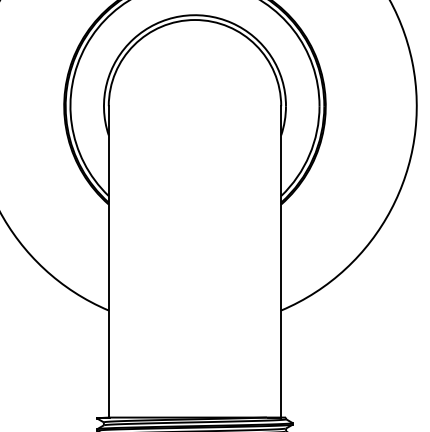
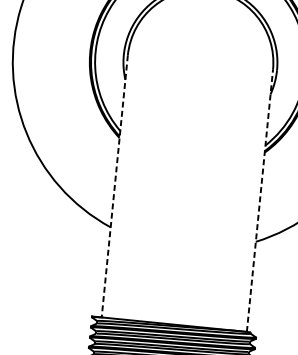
line: (108, 261) -> (114, 186), solid -> dashed
line: (281, 261) -> (260, 200), solid -> dashed

